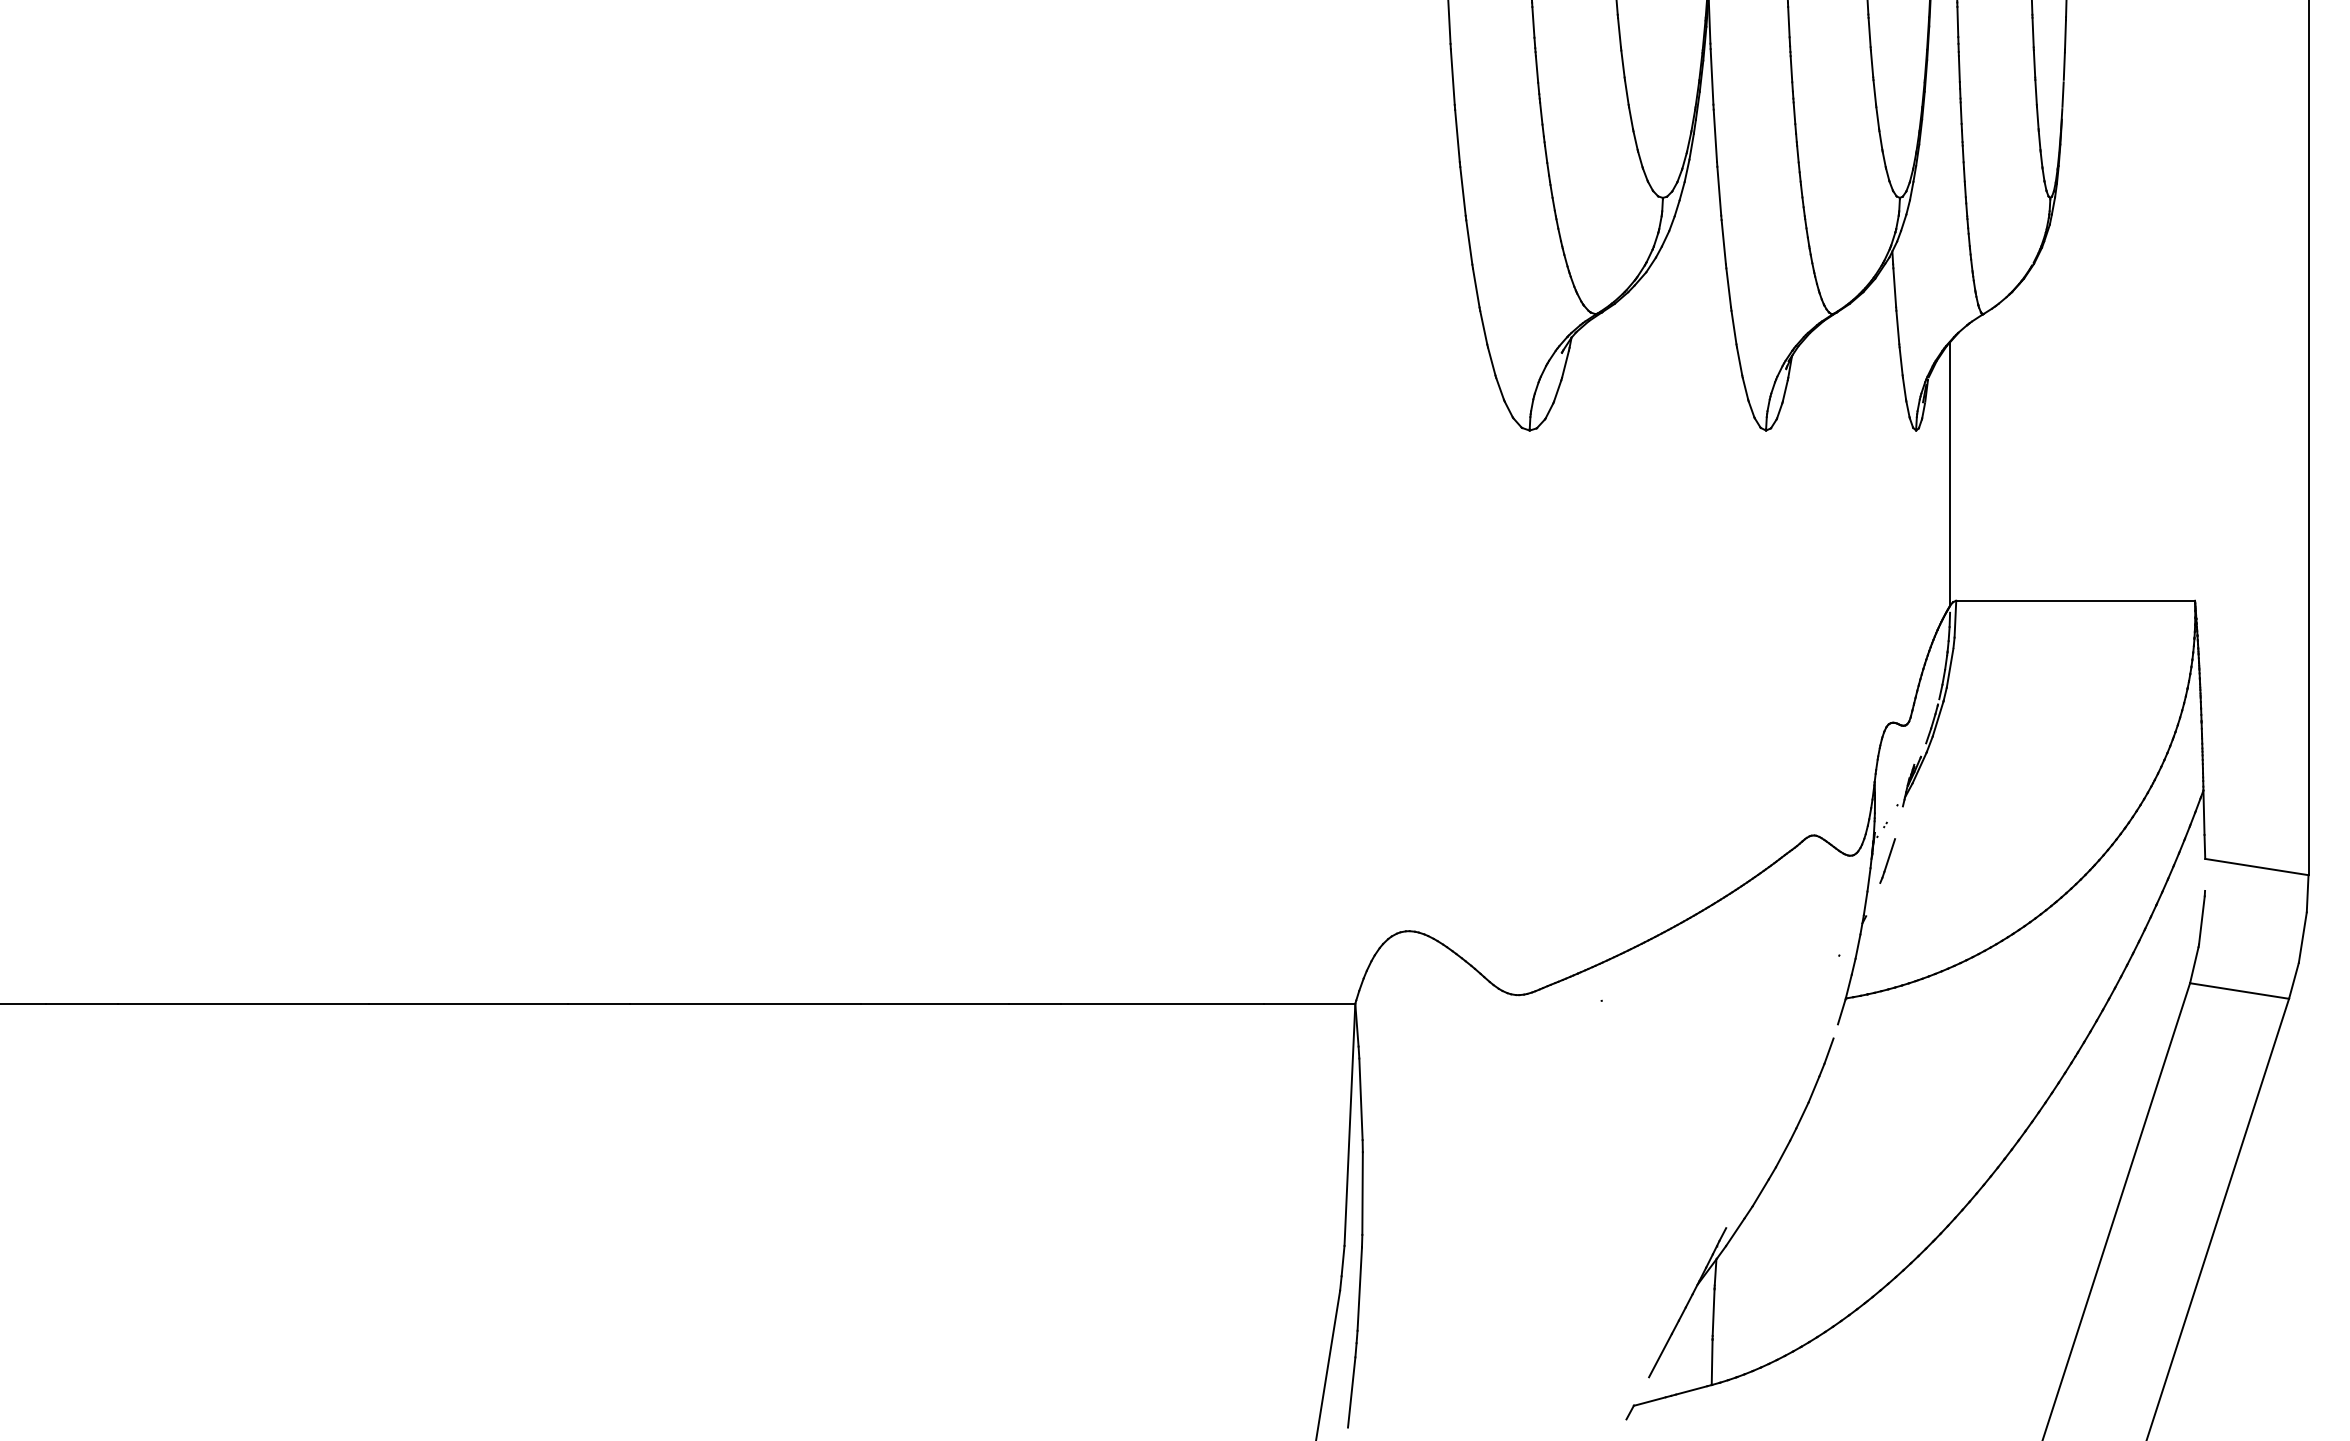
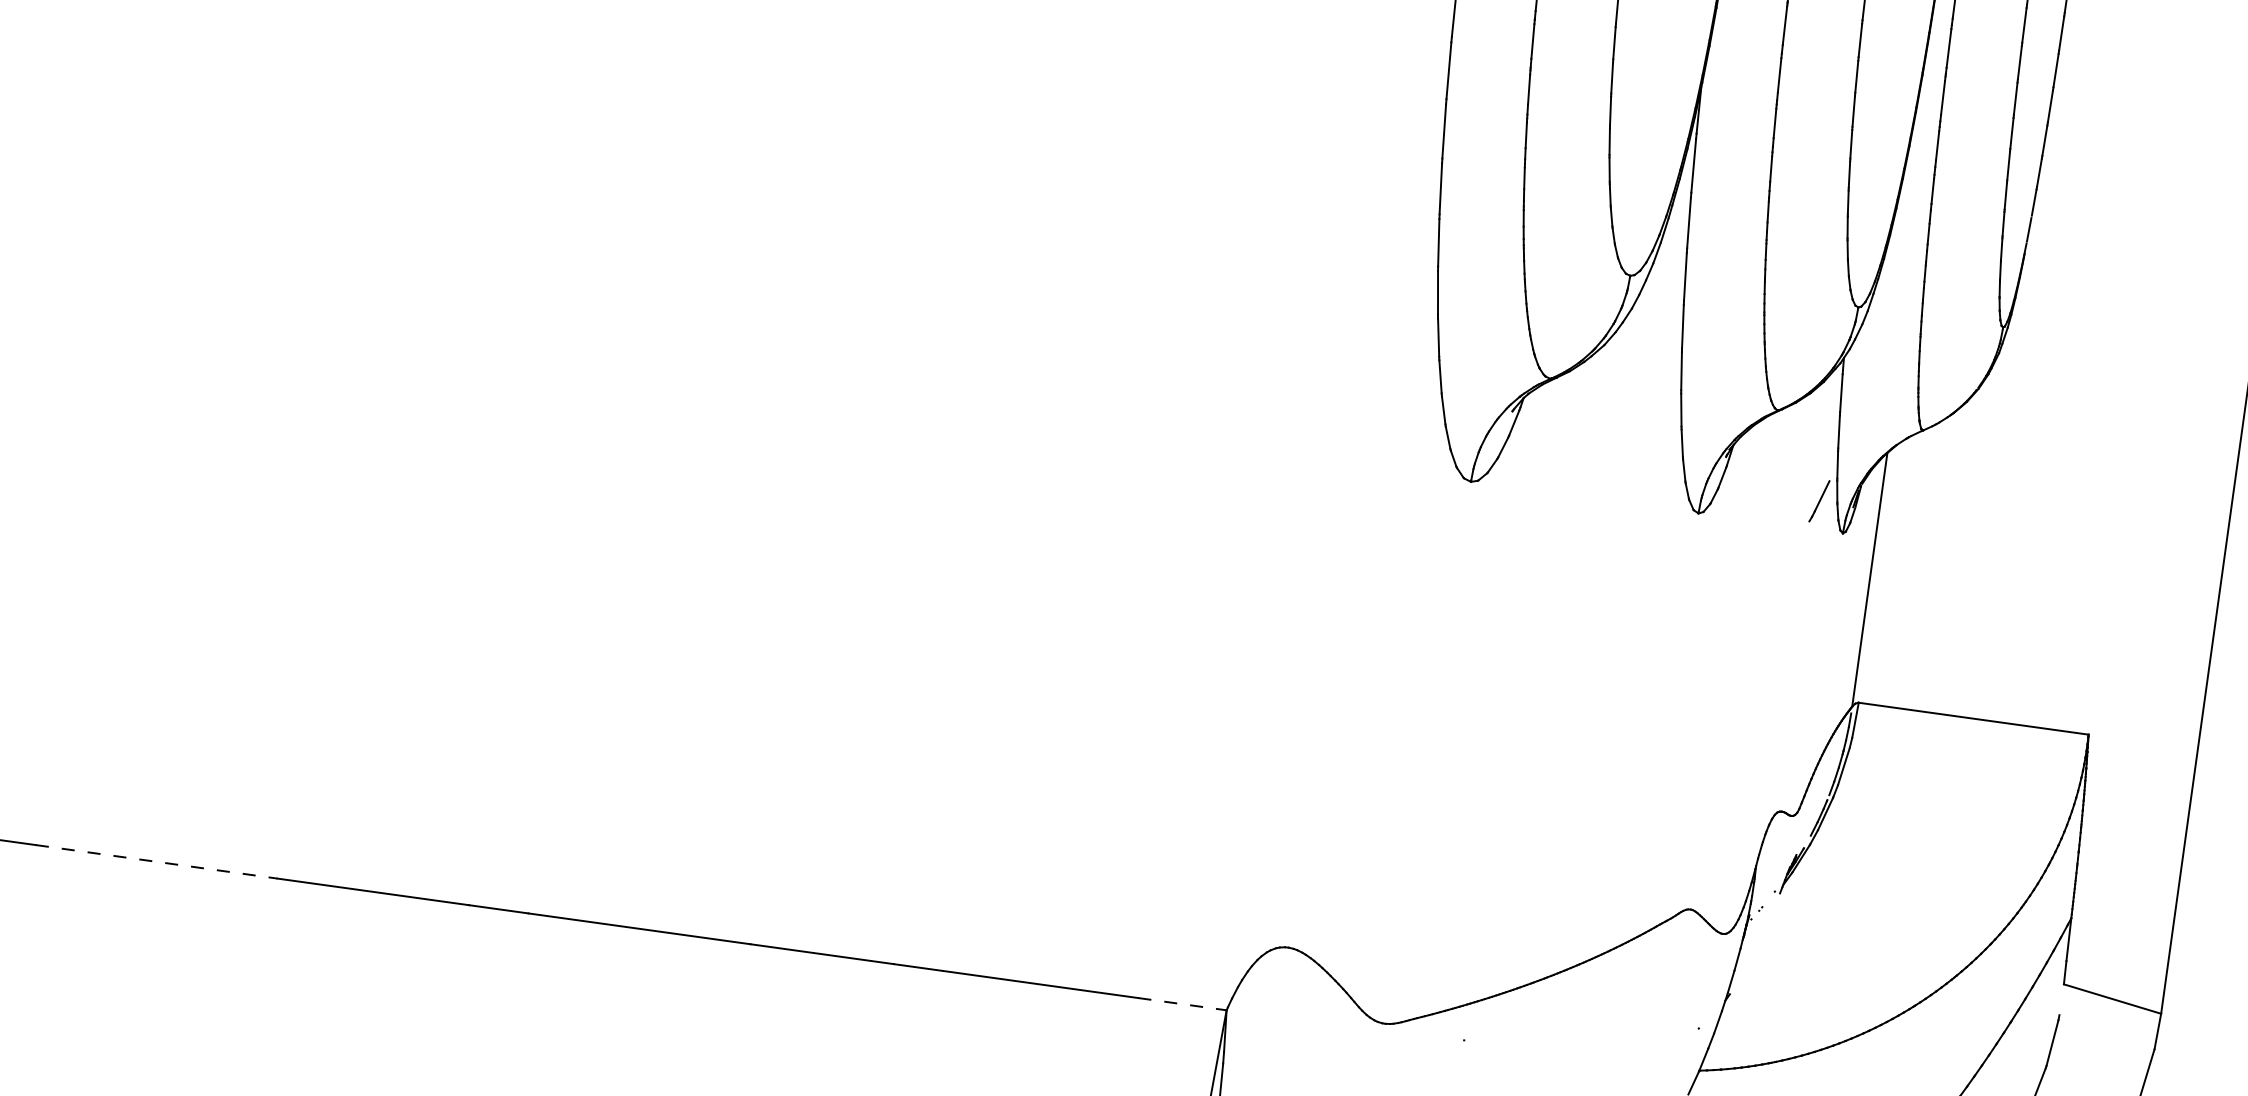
line: (1887, 860) -> (1819, 500), moved
line: (243, 1003) -> (156, 861), solid -> dashed
line: (1309, 1003) -> (1182, 1003), solid -> dashed

